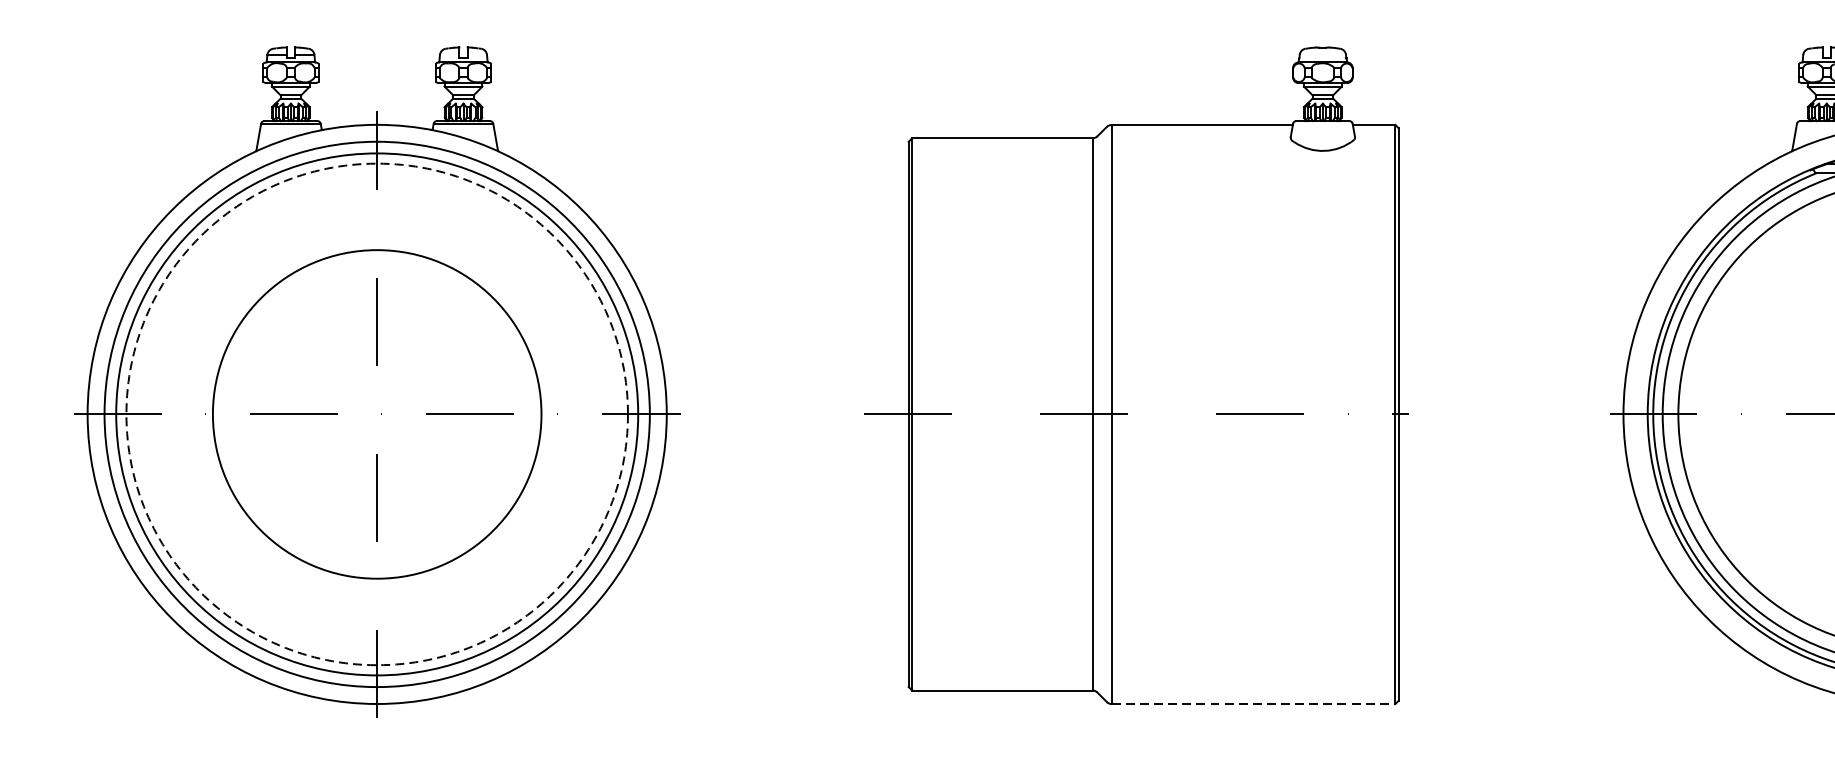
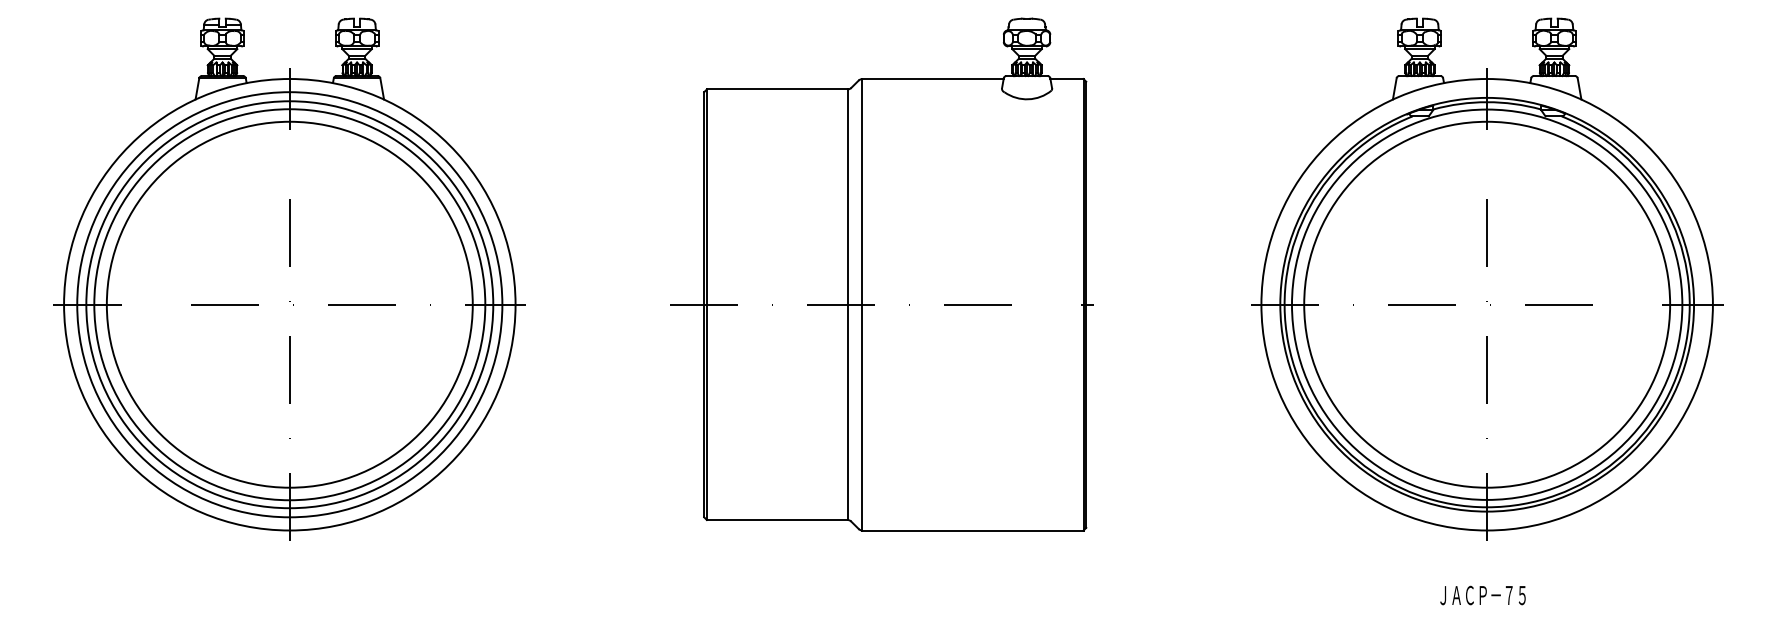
circle: (376, 414) -> (289, 304), dashed -> solid
circle: (376, 414) -> (289, 304), size x1.43
line: (1254, 703) -> (973, 530), dashed -> solid

